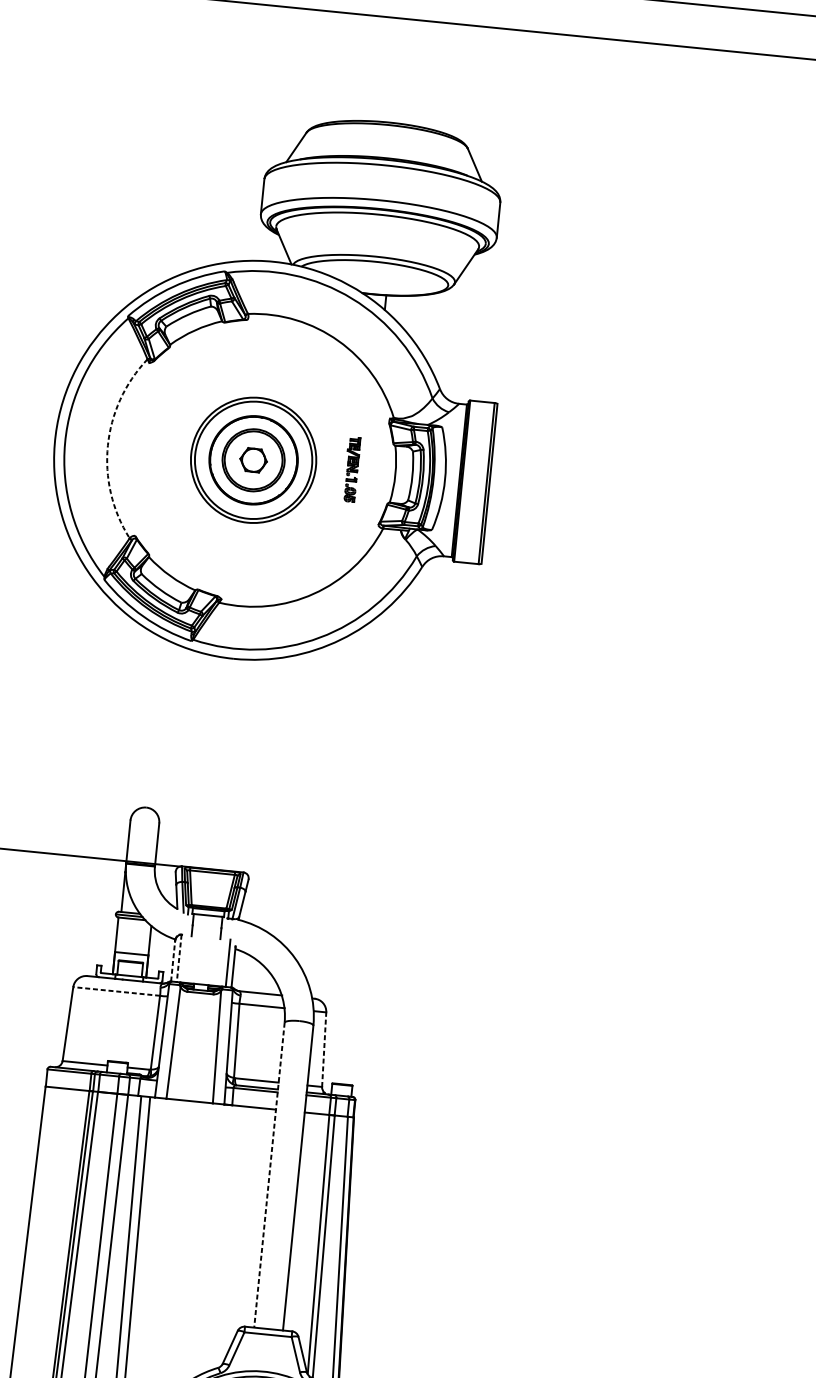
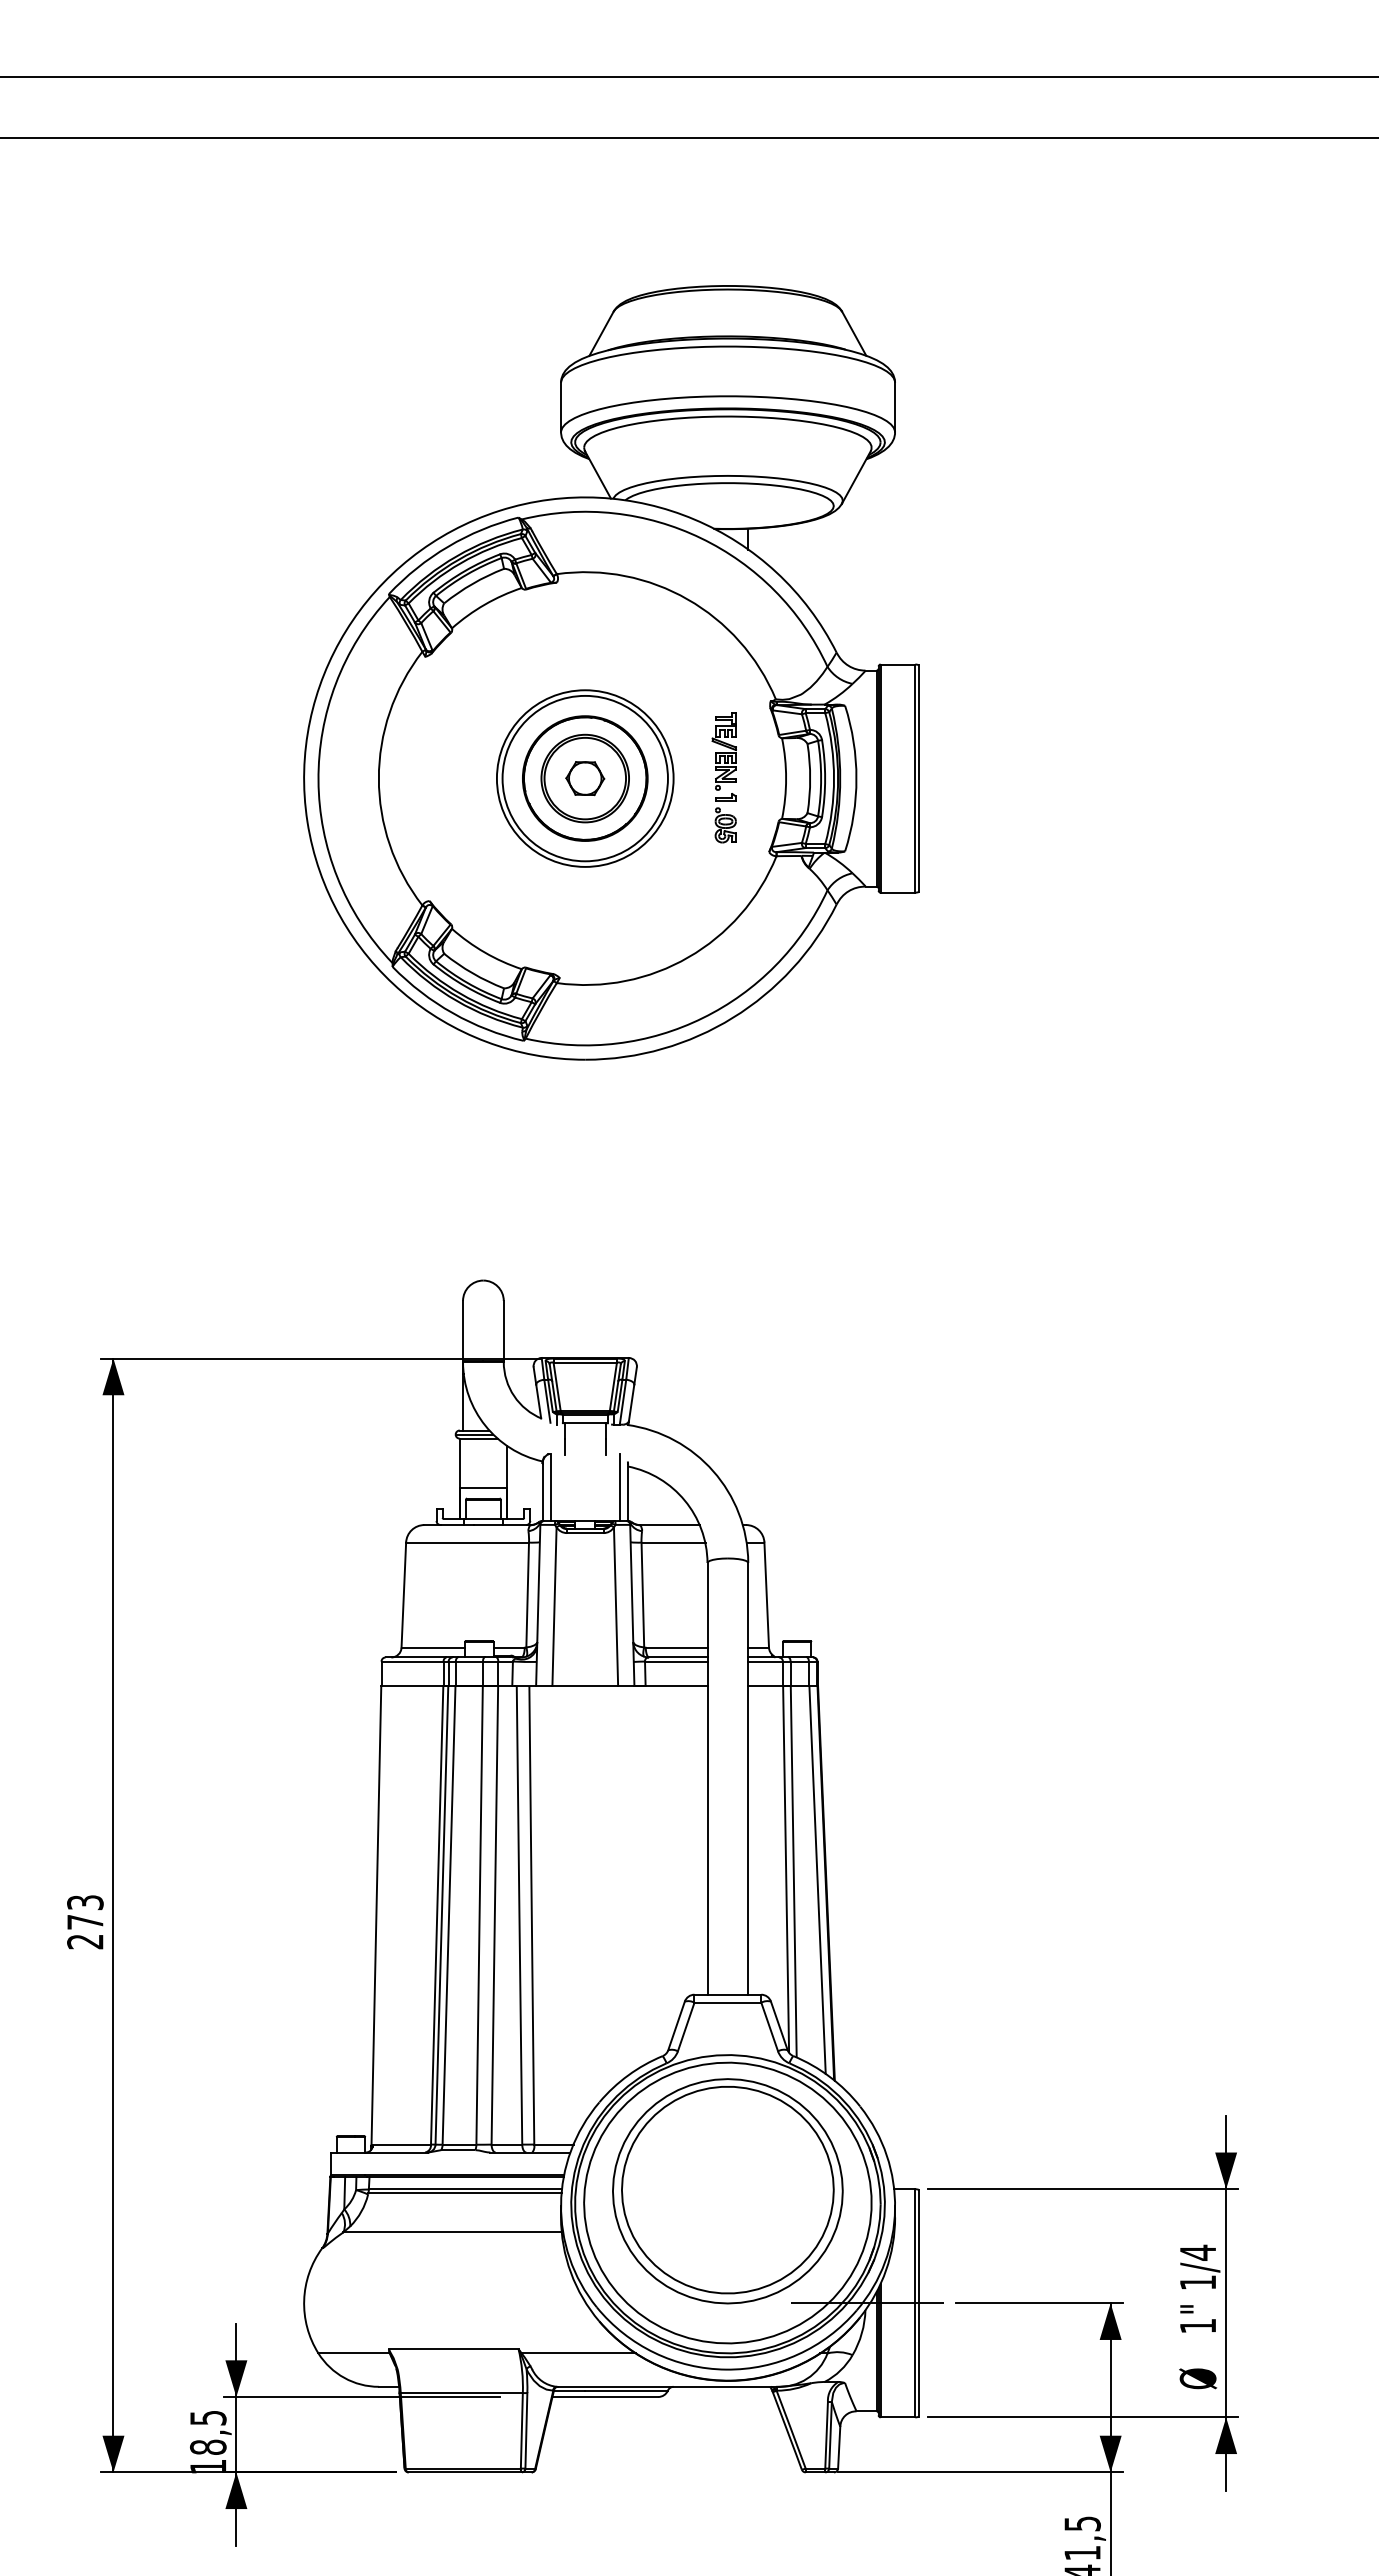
arc: (107, 445) -> (378, 778), dashed -> solid
part: (351, 469) -> (723, 777), size x1.43
line: (179, 958) -> (550, 1487), dashed -> solid
line: (173, 960) -> (542, 1491), dashed -> solid
line: (116, 991) -> (467, 1542), dashed -> solid
line: (324, 1049) -> (766, 1595), dashed -> solid
line: (269, 1174) -> (707, 1778), dashed -> solid

